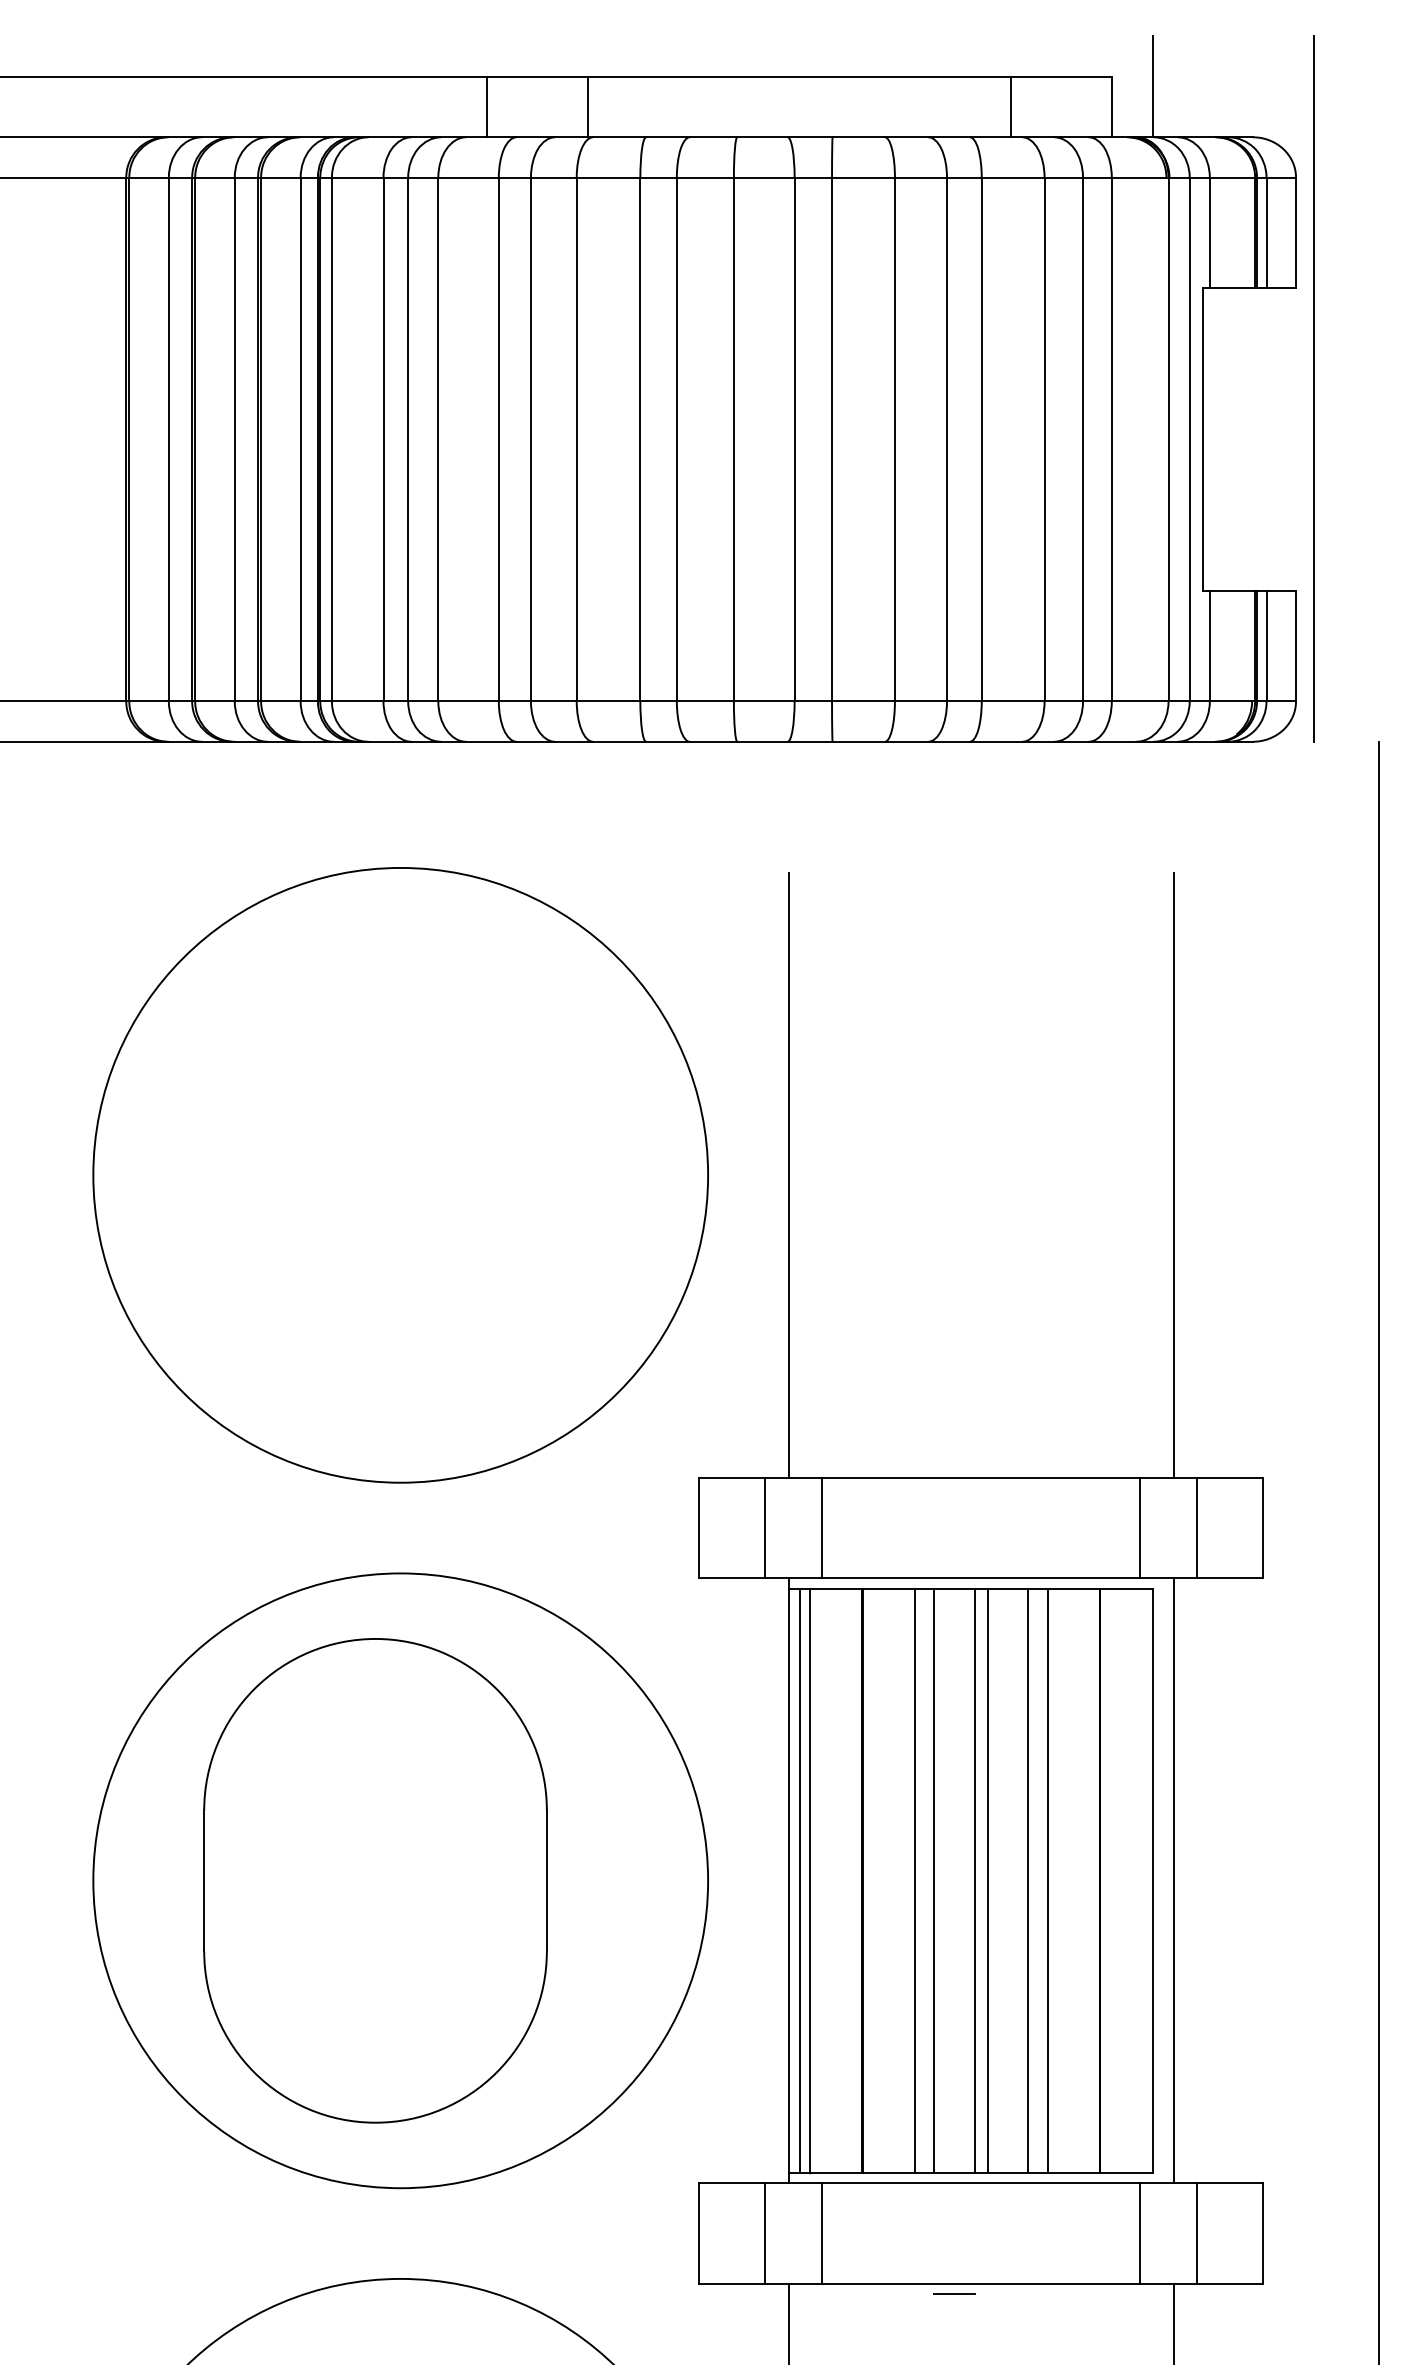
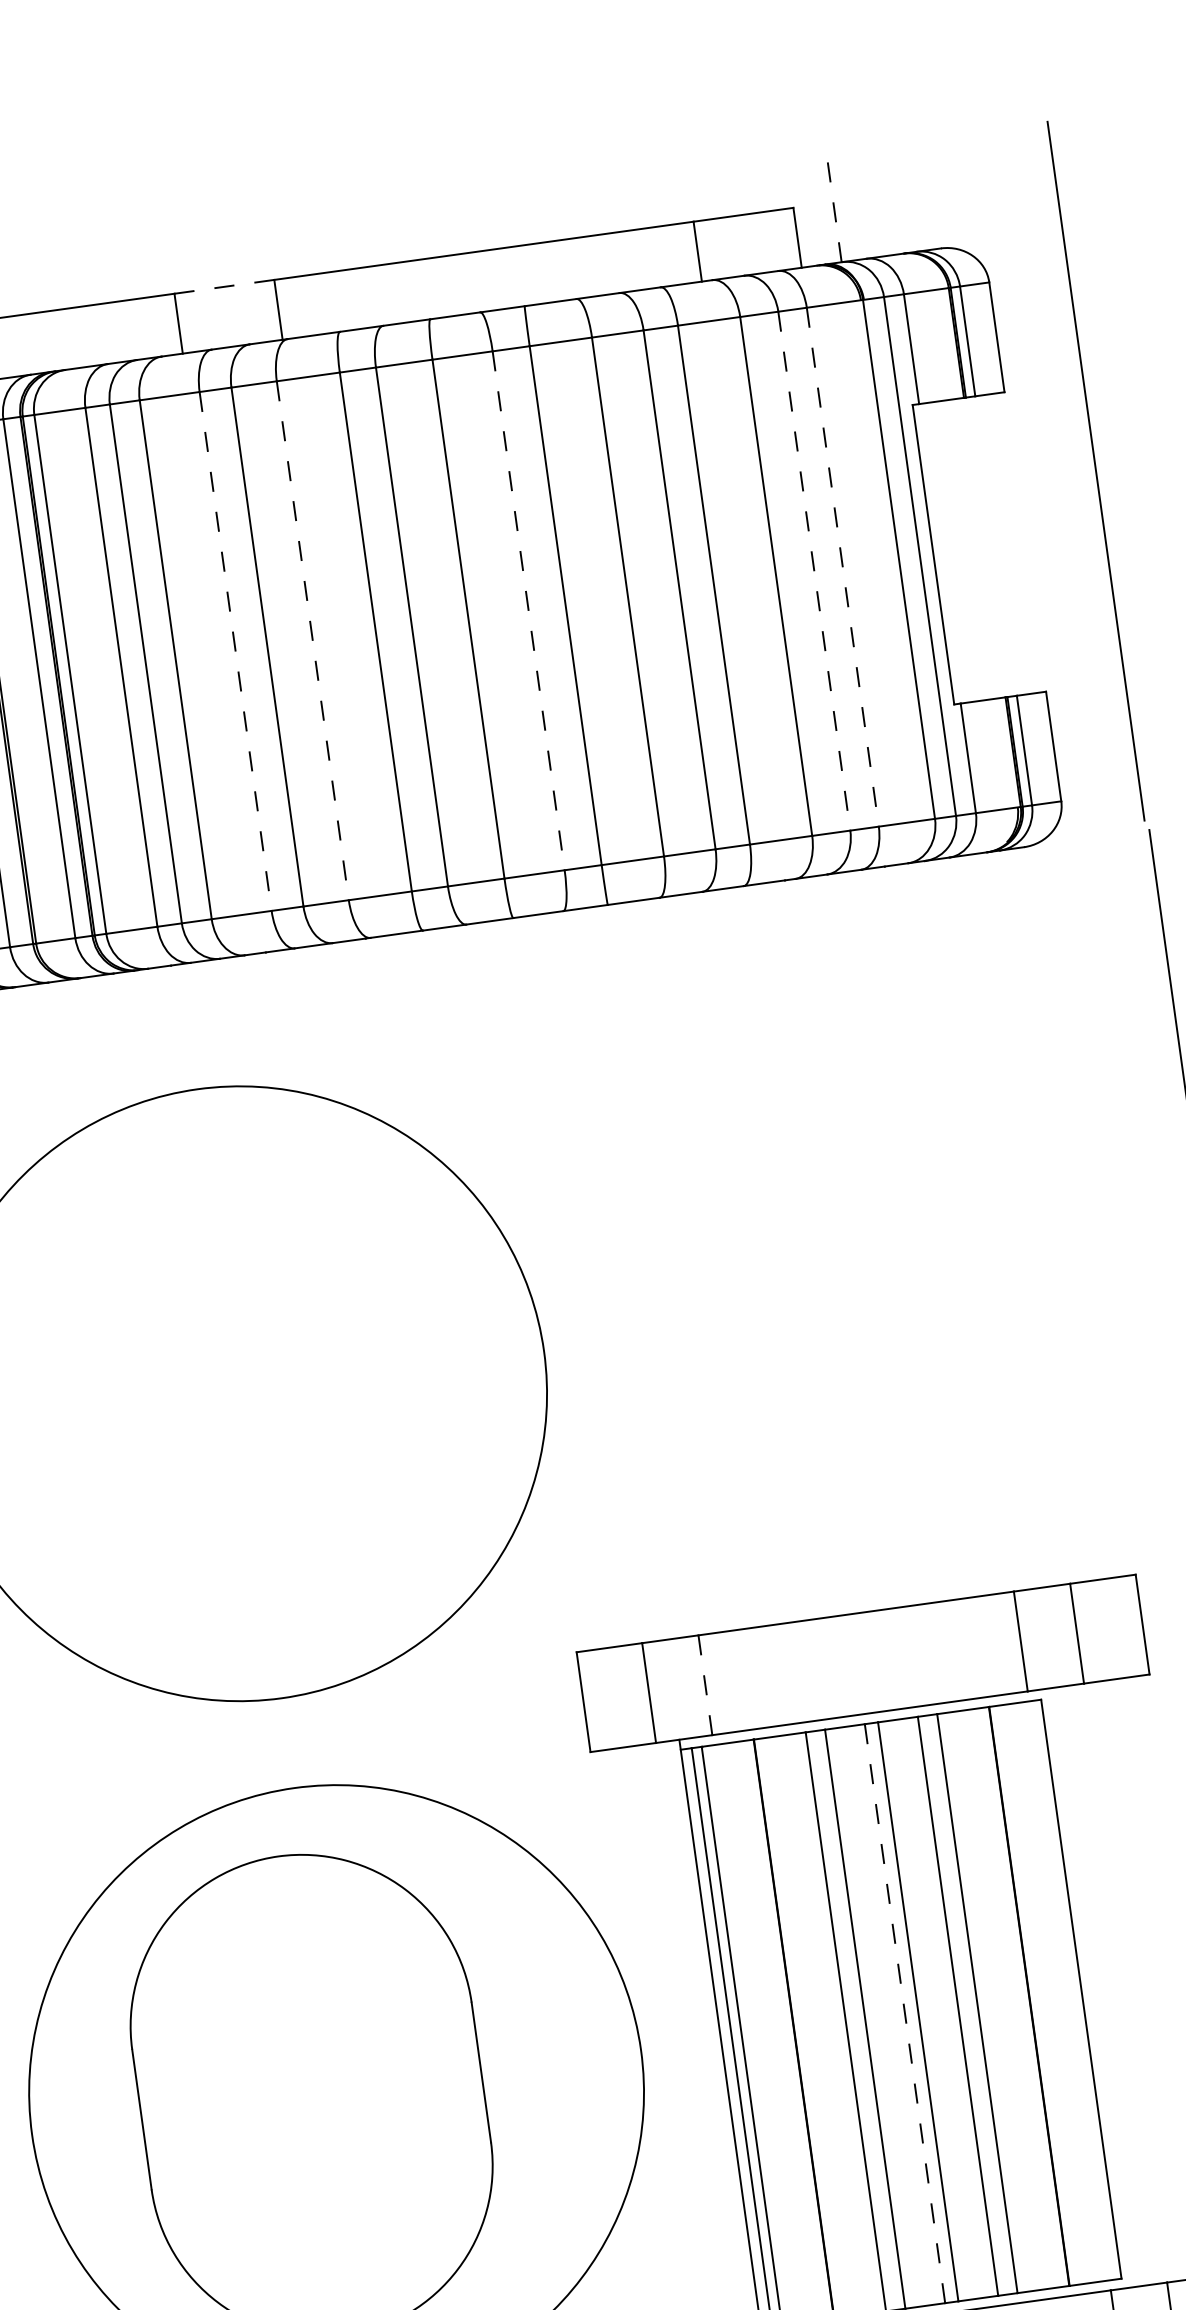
line: (538, 76) -> (225, 286), solid -> dashed
line: (1152, 86) -> (834, 211), solid -> dashed
line: (1313, 388) -> (1095, 470), moved
line: (498, 439) -> (235, 651), solid -> dashed
line: (576, 439) -> (312, 640), solid -> dashed
line: (794, 439) -> (528, 610), solid -> dashed
line: (1083, 439) -> (814, 571), solid -> dashed
line: (1111, 439) -> (842, 567), solid -> dashed
line: (788, 1175) -> (623, 1340), removed
line: (1173, 1175) -> (1005, 1287), removed
line: (822, 1528) -> (705, 1685), solid -> dashed
line: (974, 1880) -> (904, 2013), solid -> dashed
line: (1173, 1880) -> (1101, 1986), removed

